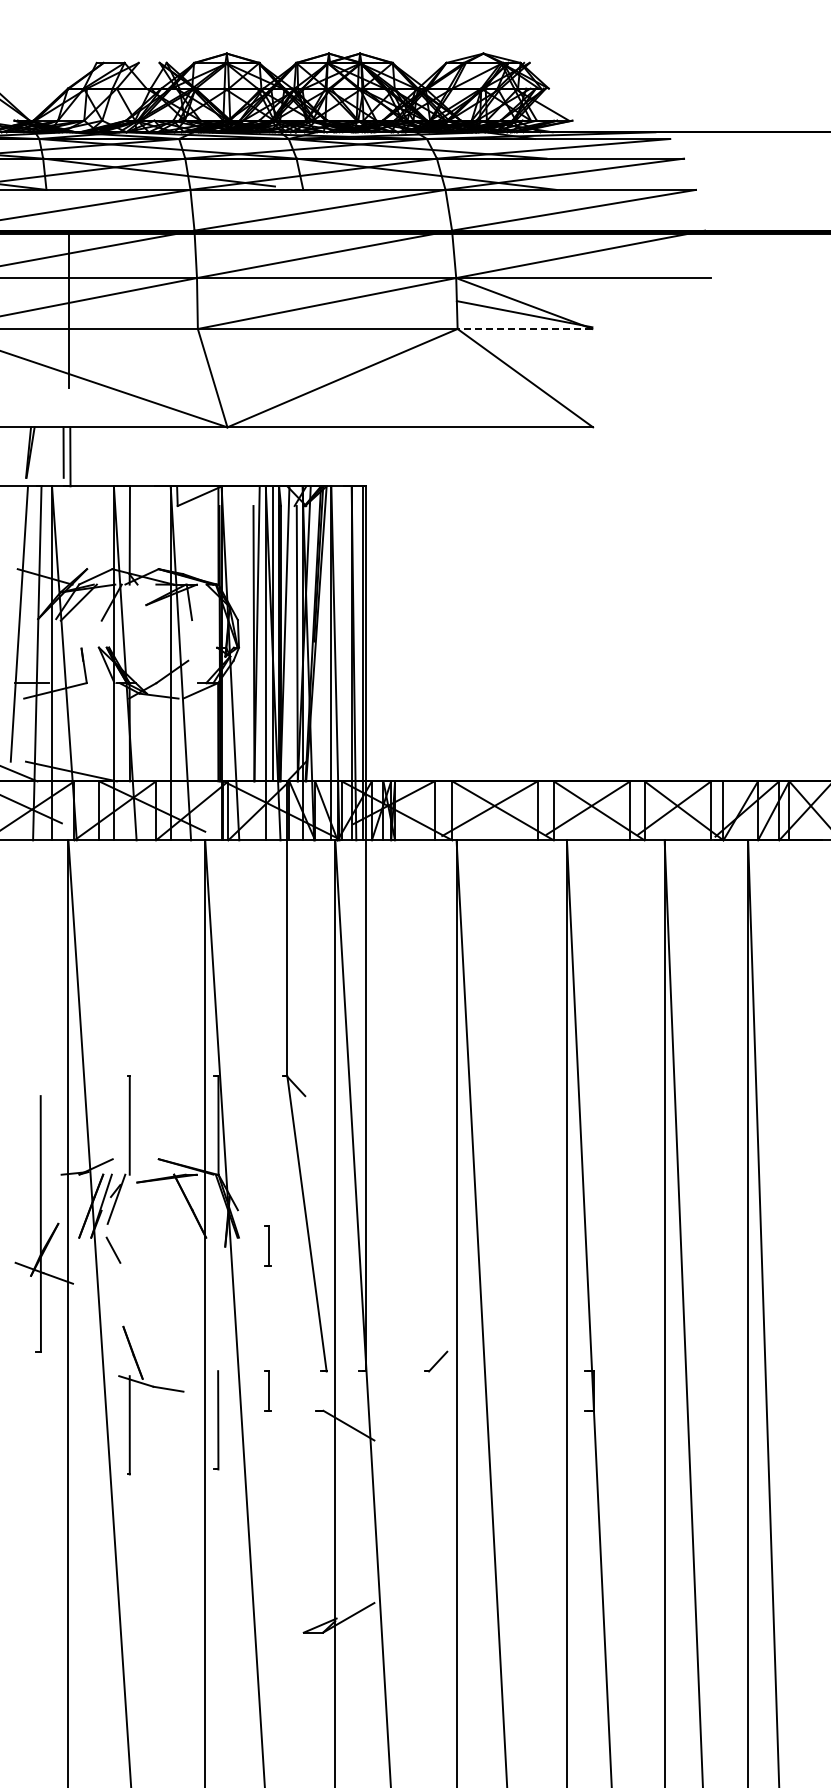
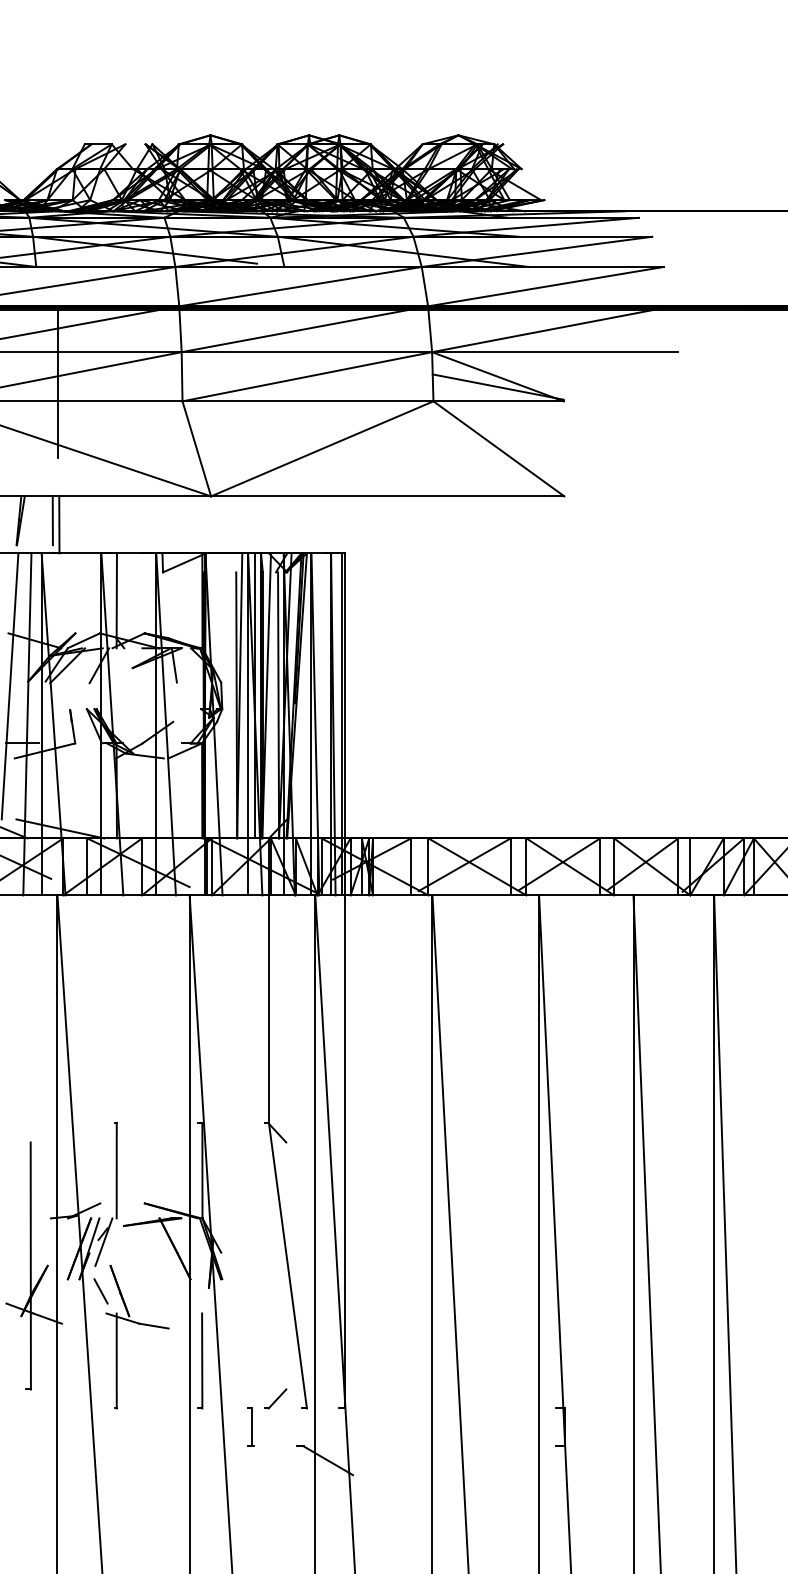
line: (524, 329) -> (498, 401), dashed -> solid
part: (267, 1245) -> (249, 1286), removed
part: (436, 1361) -> (275, 1398), moved
part: (151, 1387) -> (137, 1324), moved
part: (216, 1420) -> (200, 1361), moved

